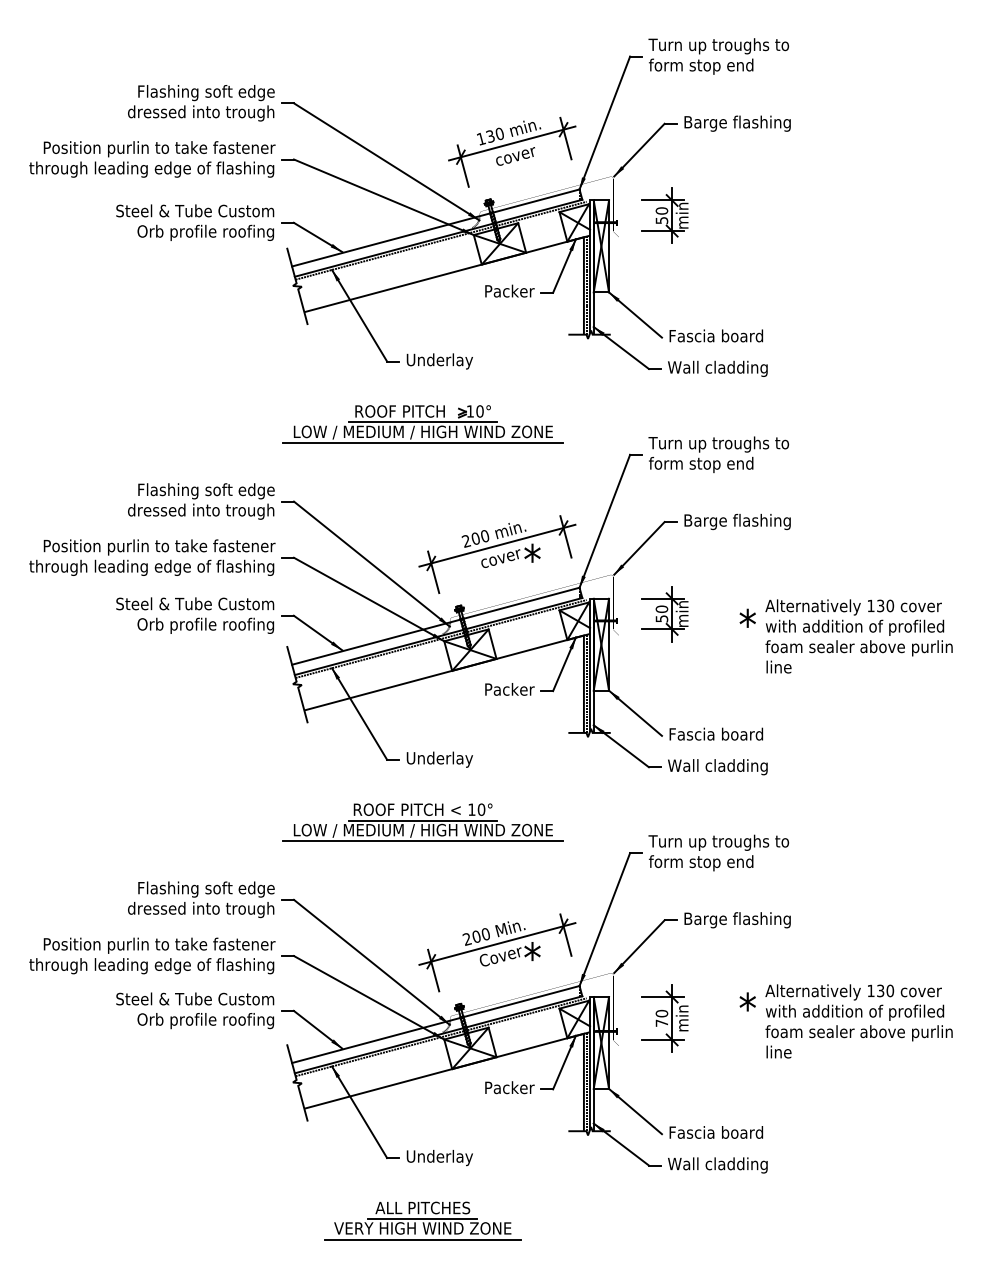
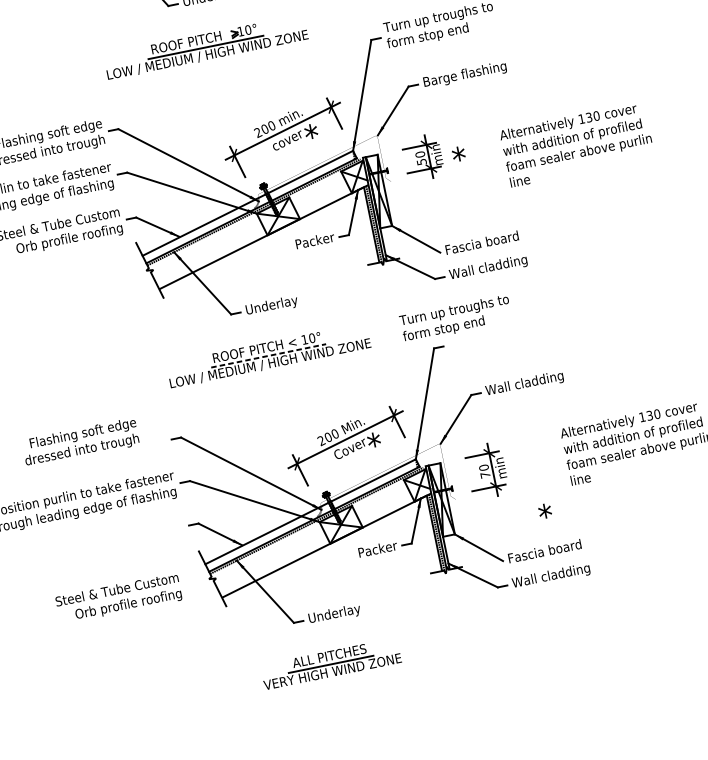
line: (423, 443) -> (209, 63), removed
text: (747, 617) -> (458, 153), moved
line: (423, 820) -> (268, 355), solid -> dashed
line: (423, 841) -> (272, 371), removed
text: (718, 852) -> (455, 318), moved
text: (201, 899) -> (80, 442), moved
text: (736, 920) -> (527, 383), Barge flashing -> Wall cladding
text: (747, 1001) -> (544, 510), moved
text: (195, 1010) -> (119, 598), moved
line: (423, 1239) -> (334, 680), removed

